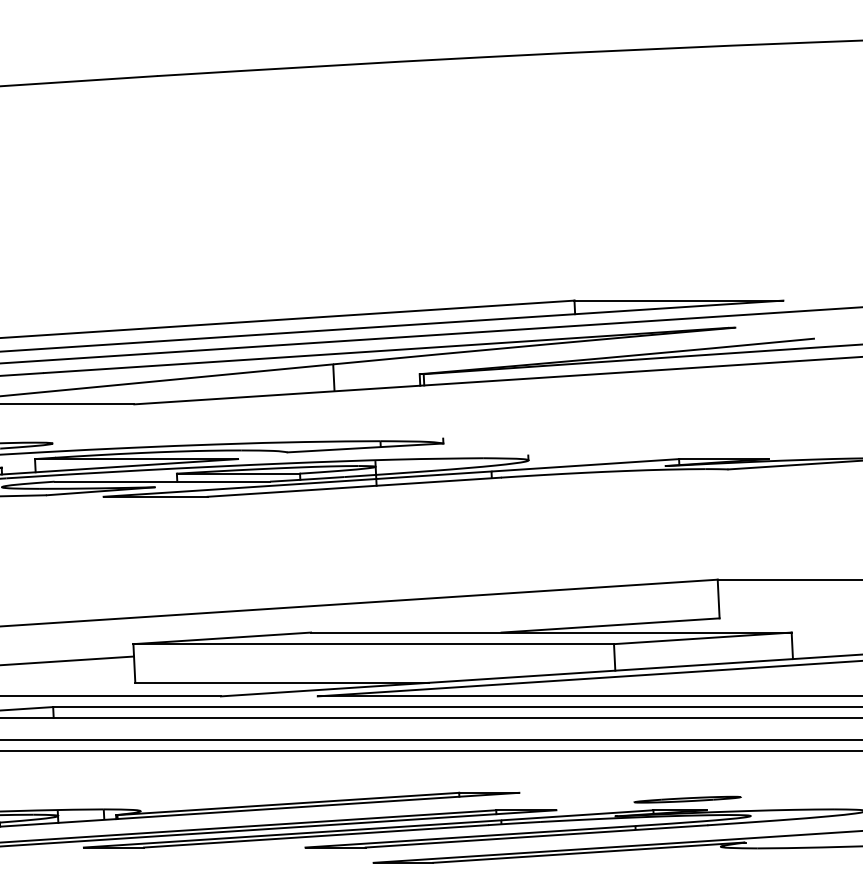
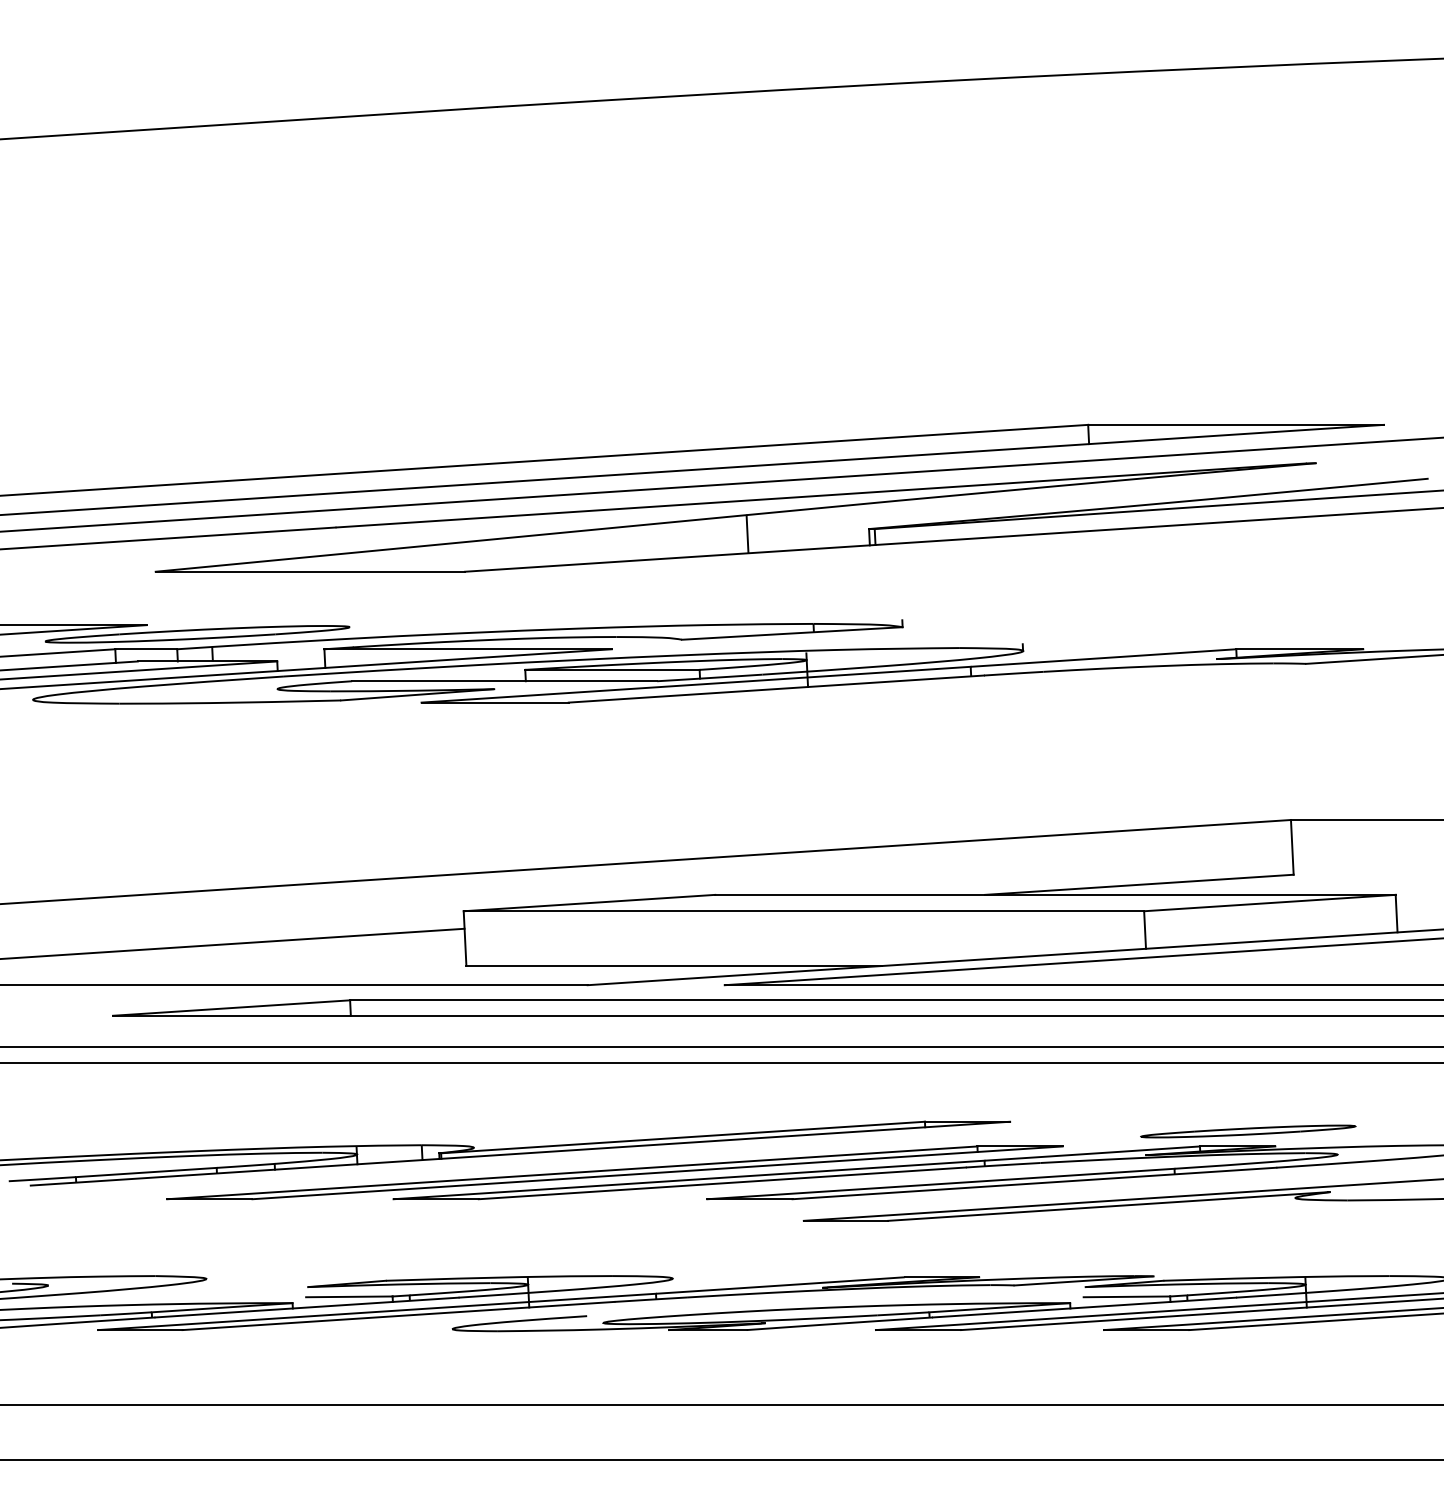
part: (687, 799) -> (1248, 1131), size x1.43

